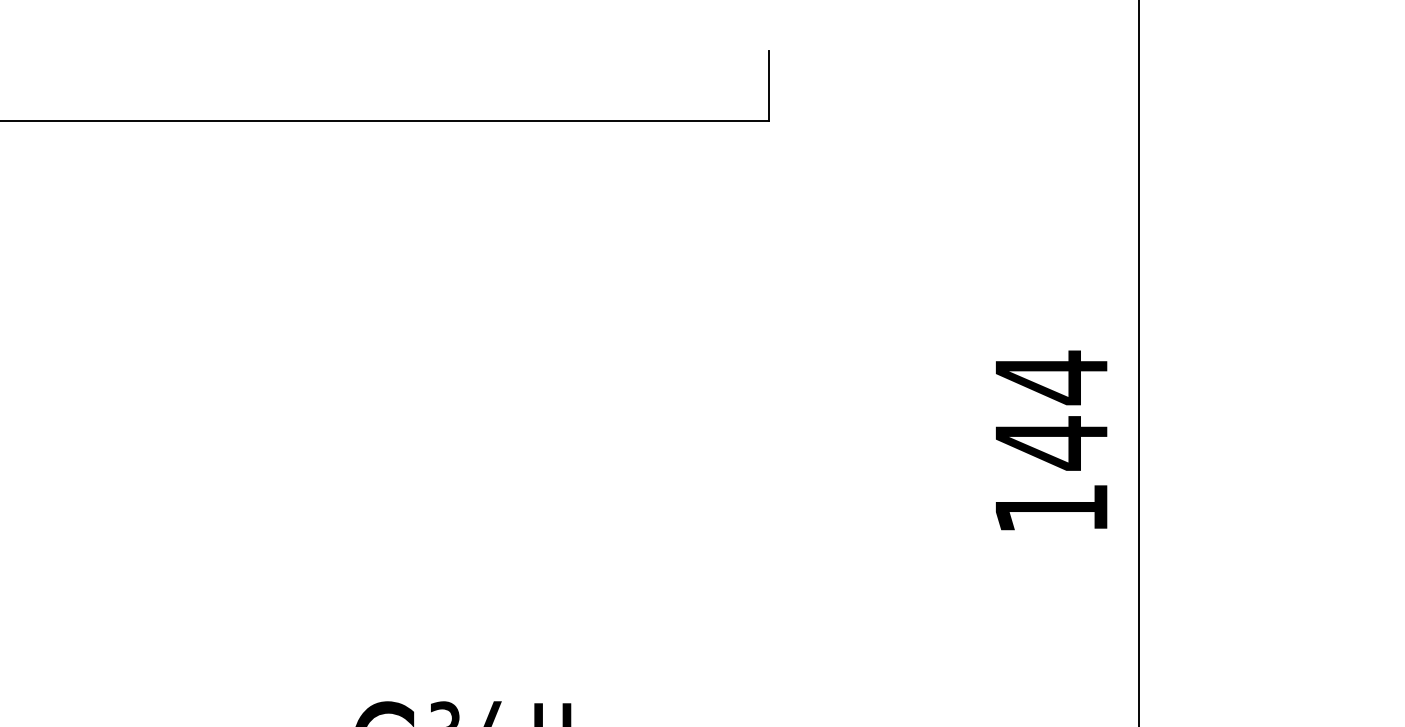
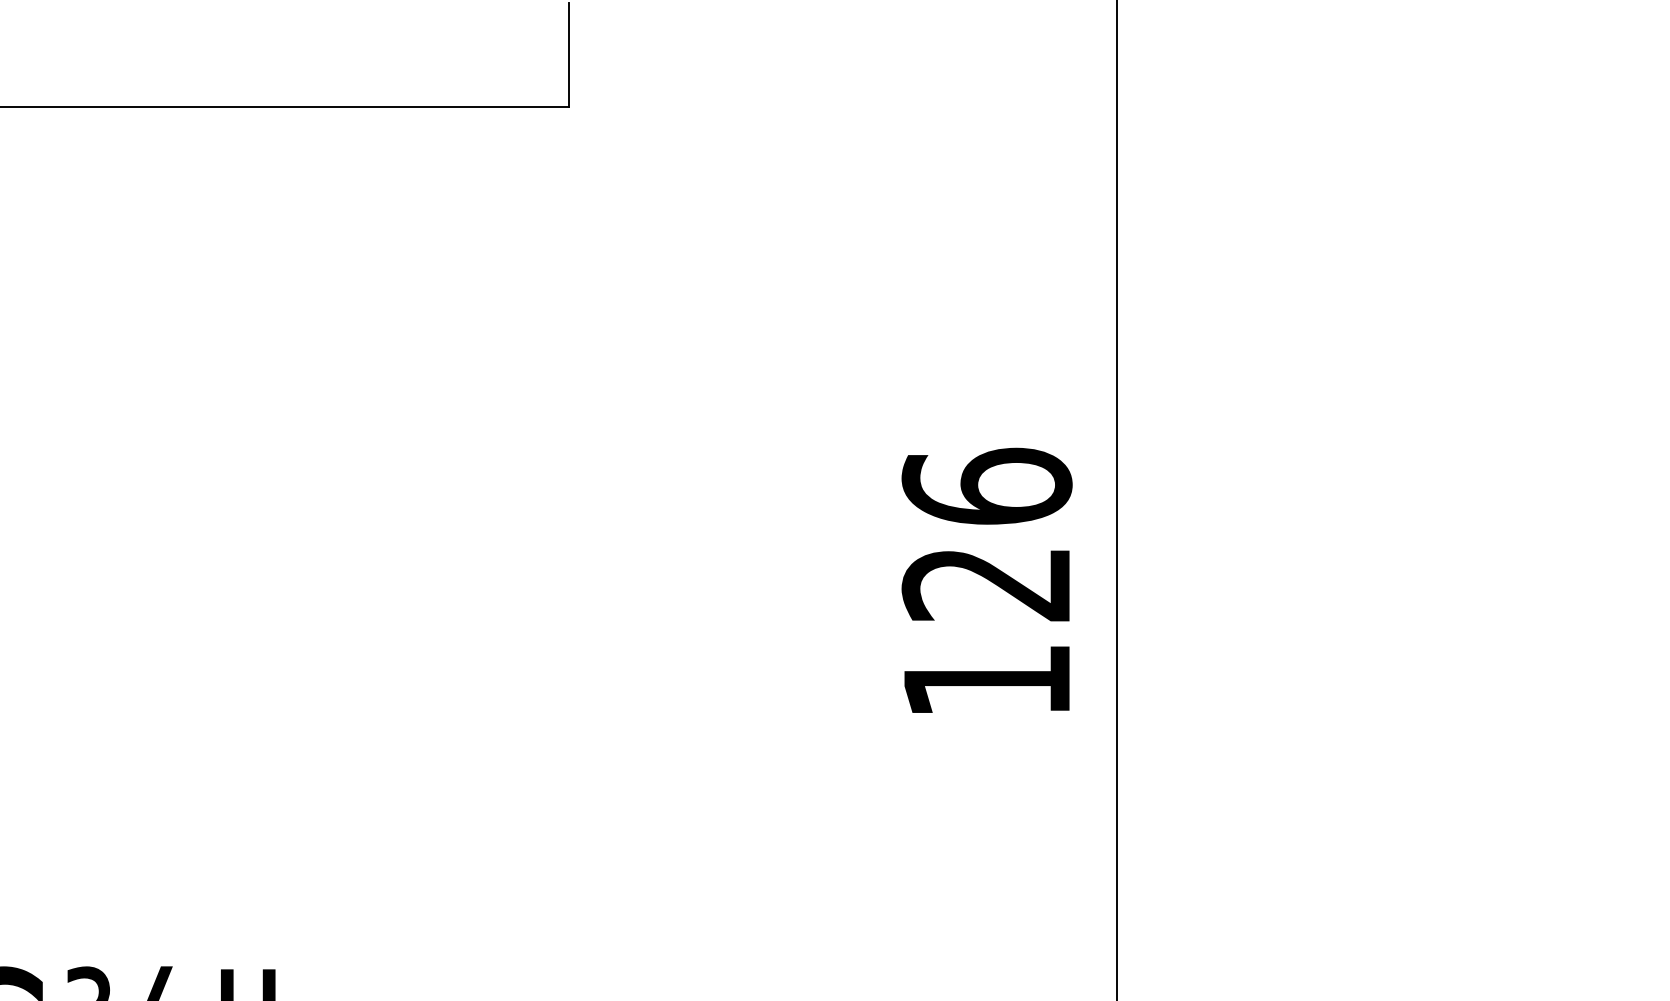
text: (1051, 410) -> (986, 535), 144 -> 126

